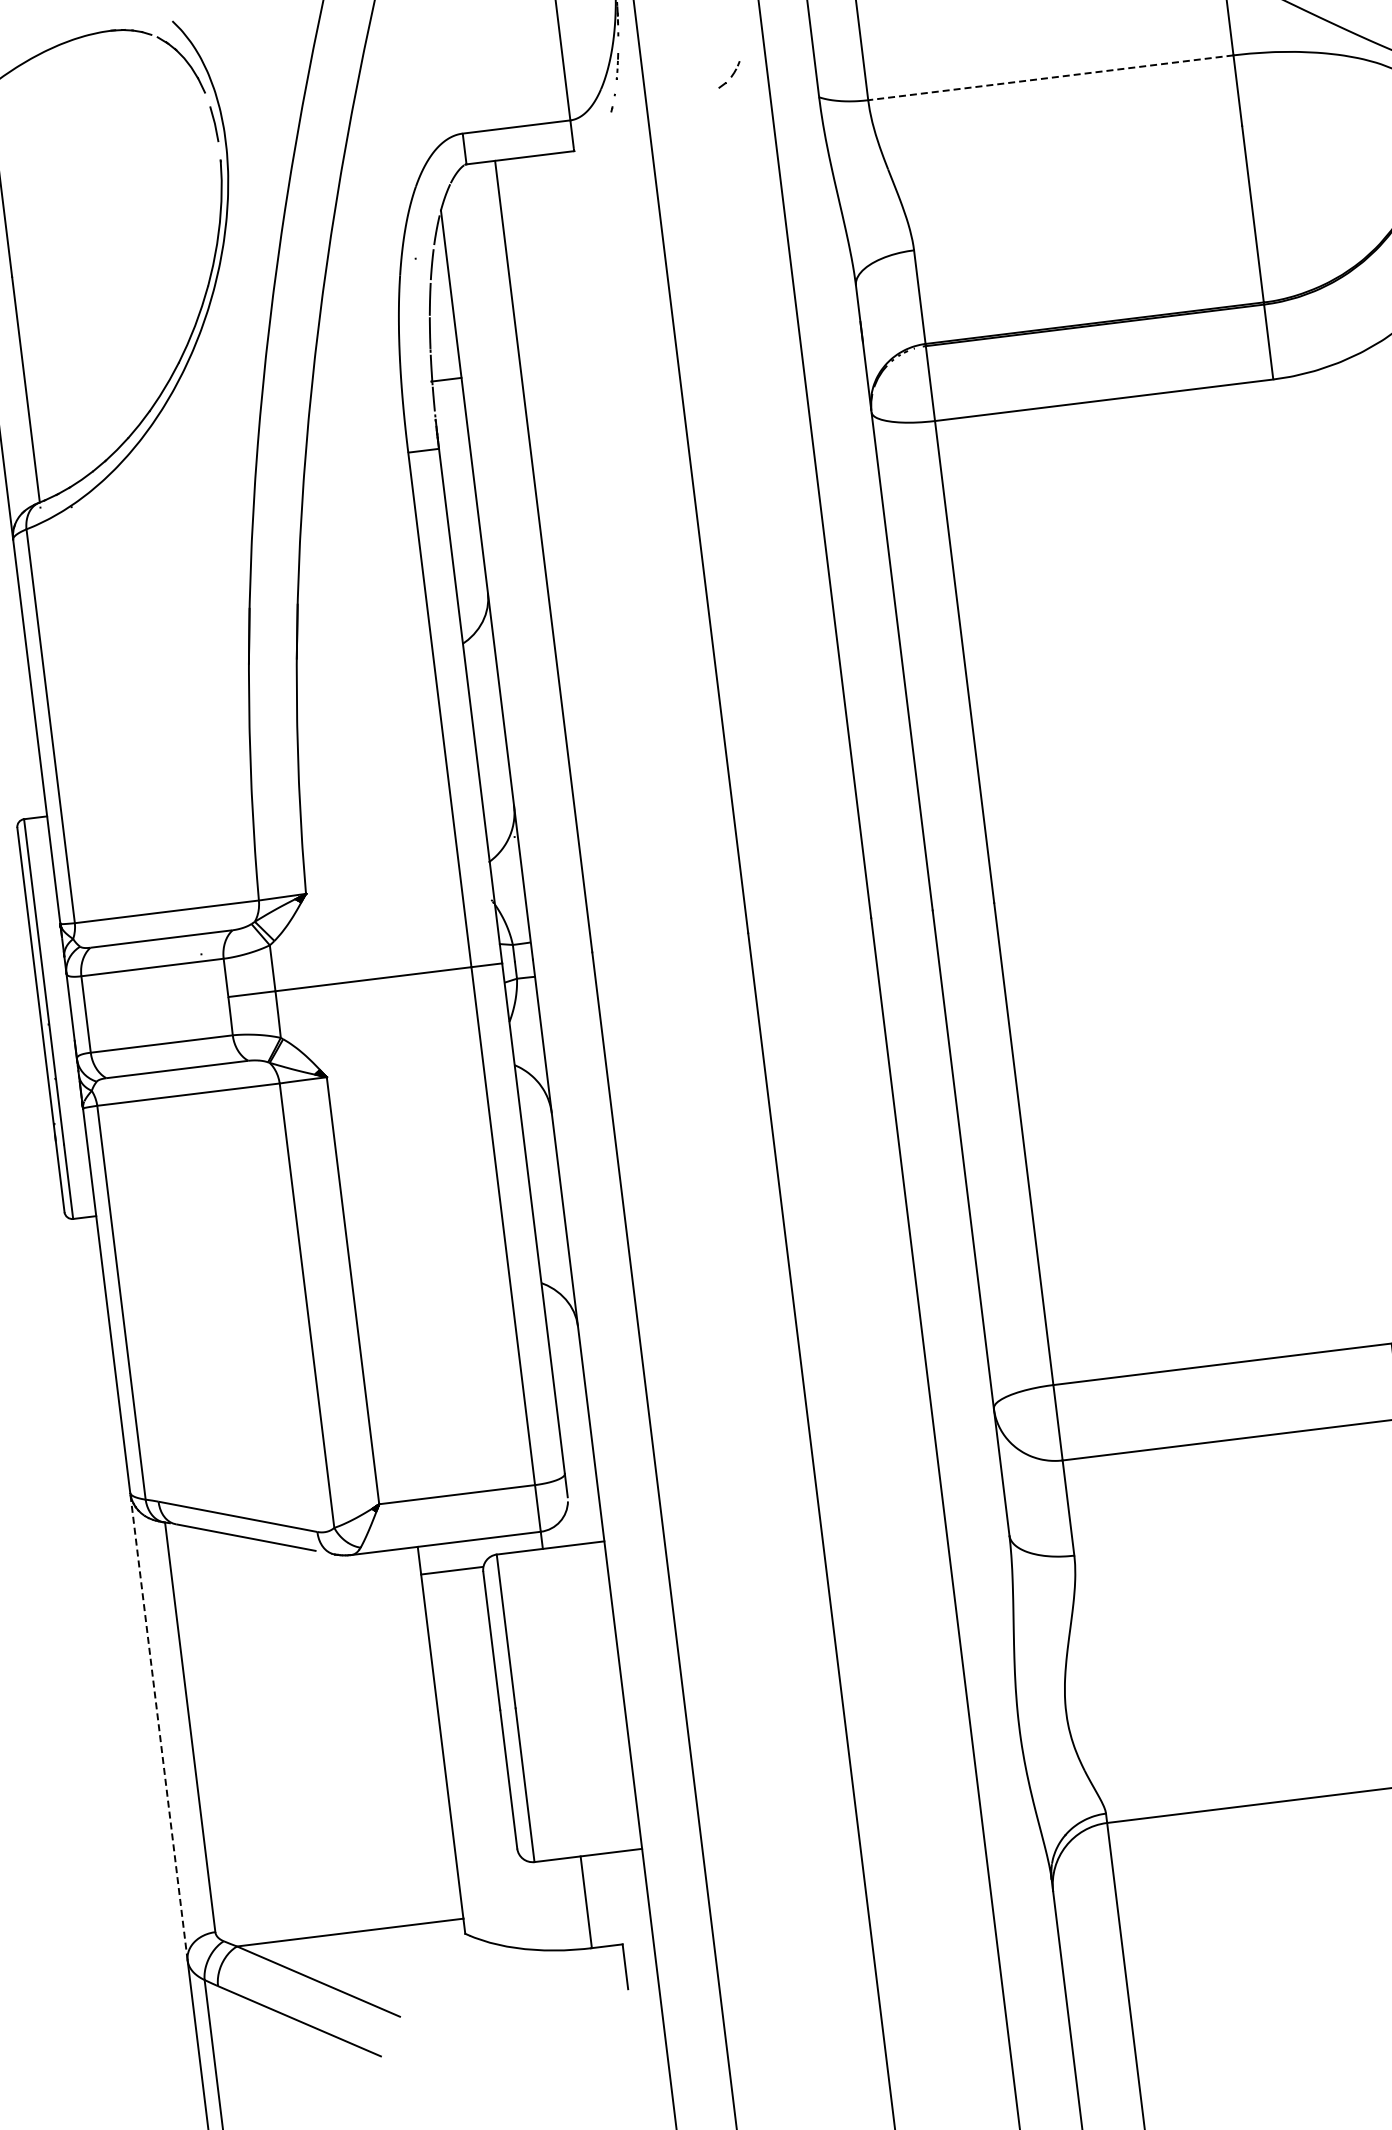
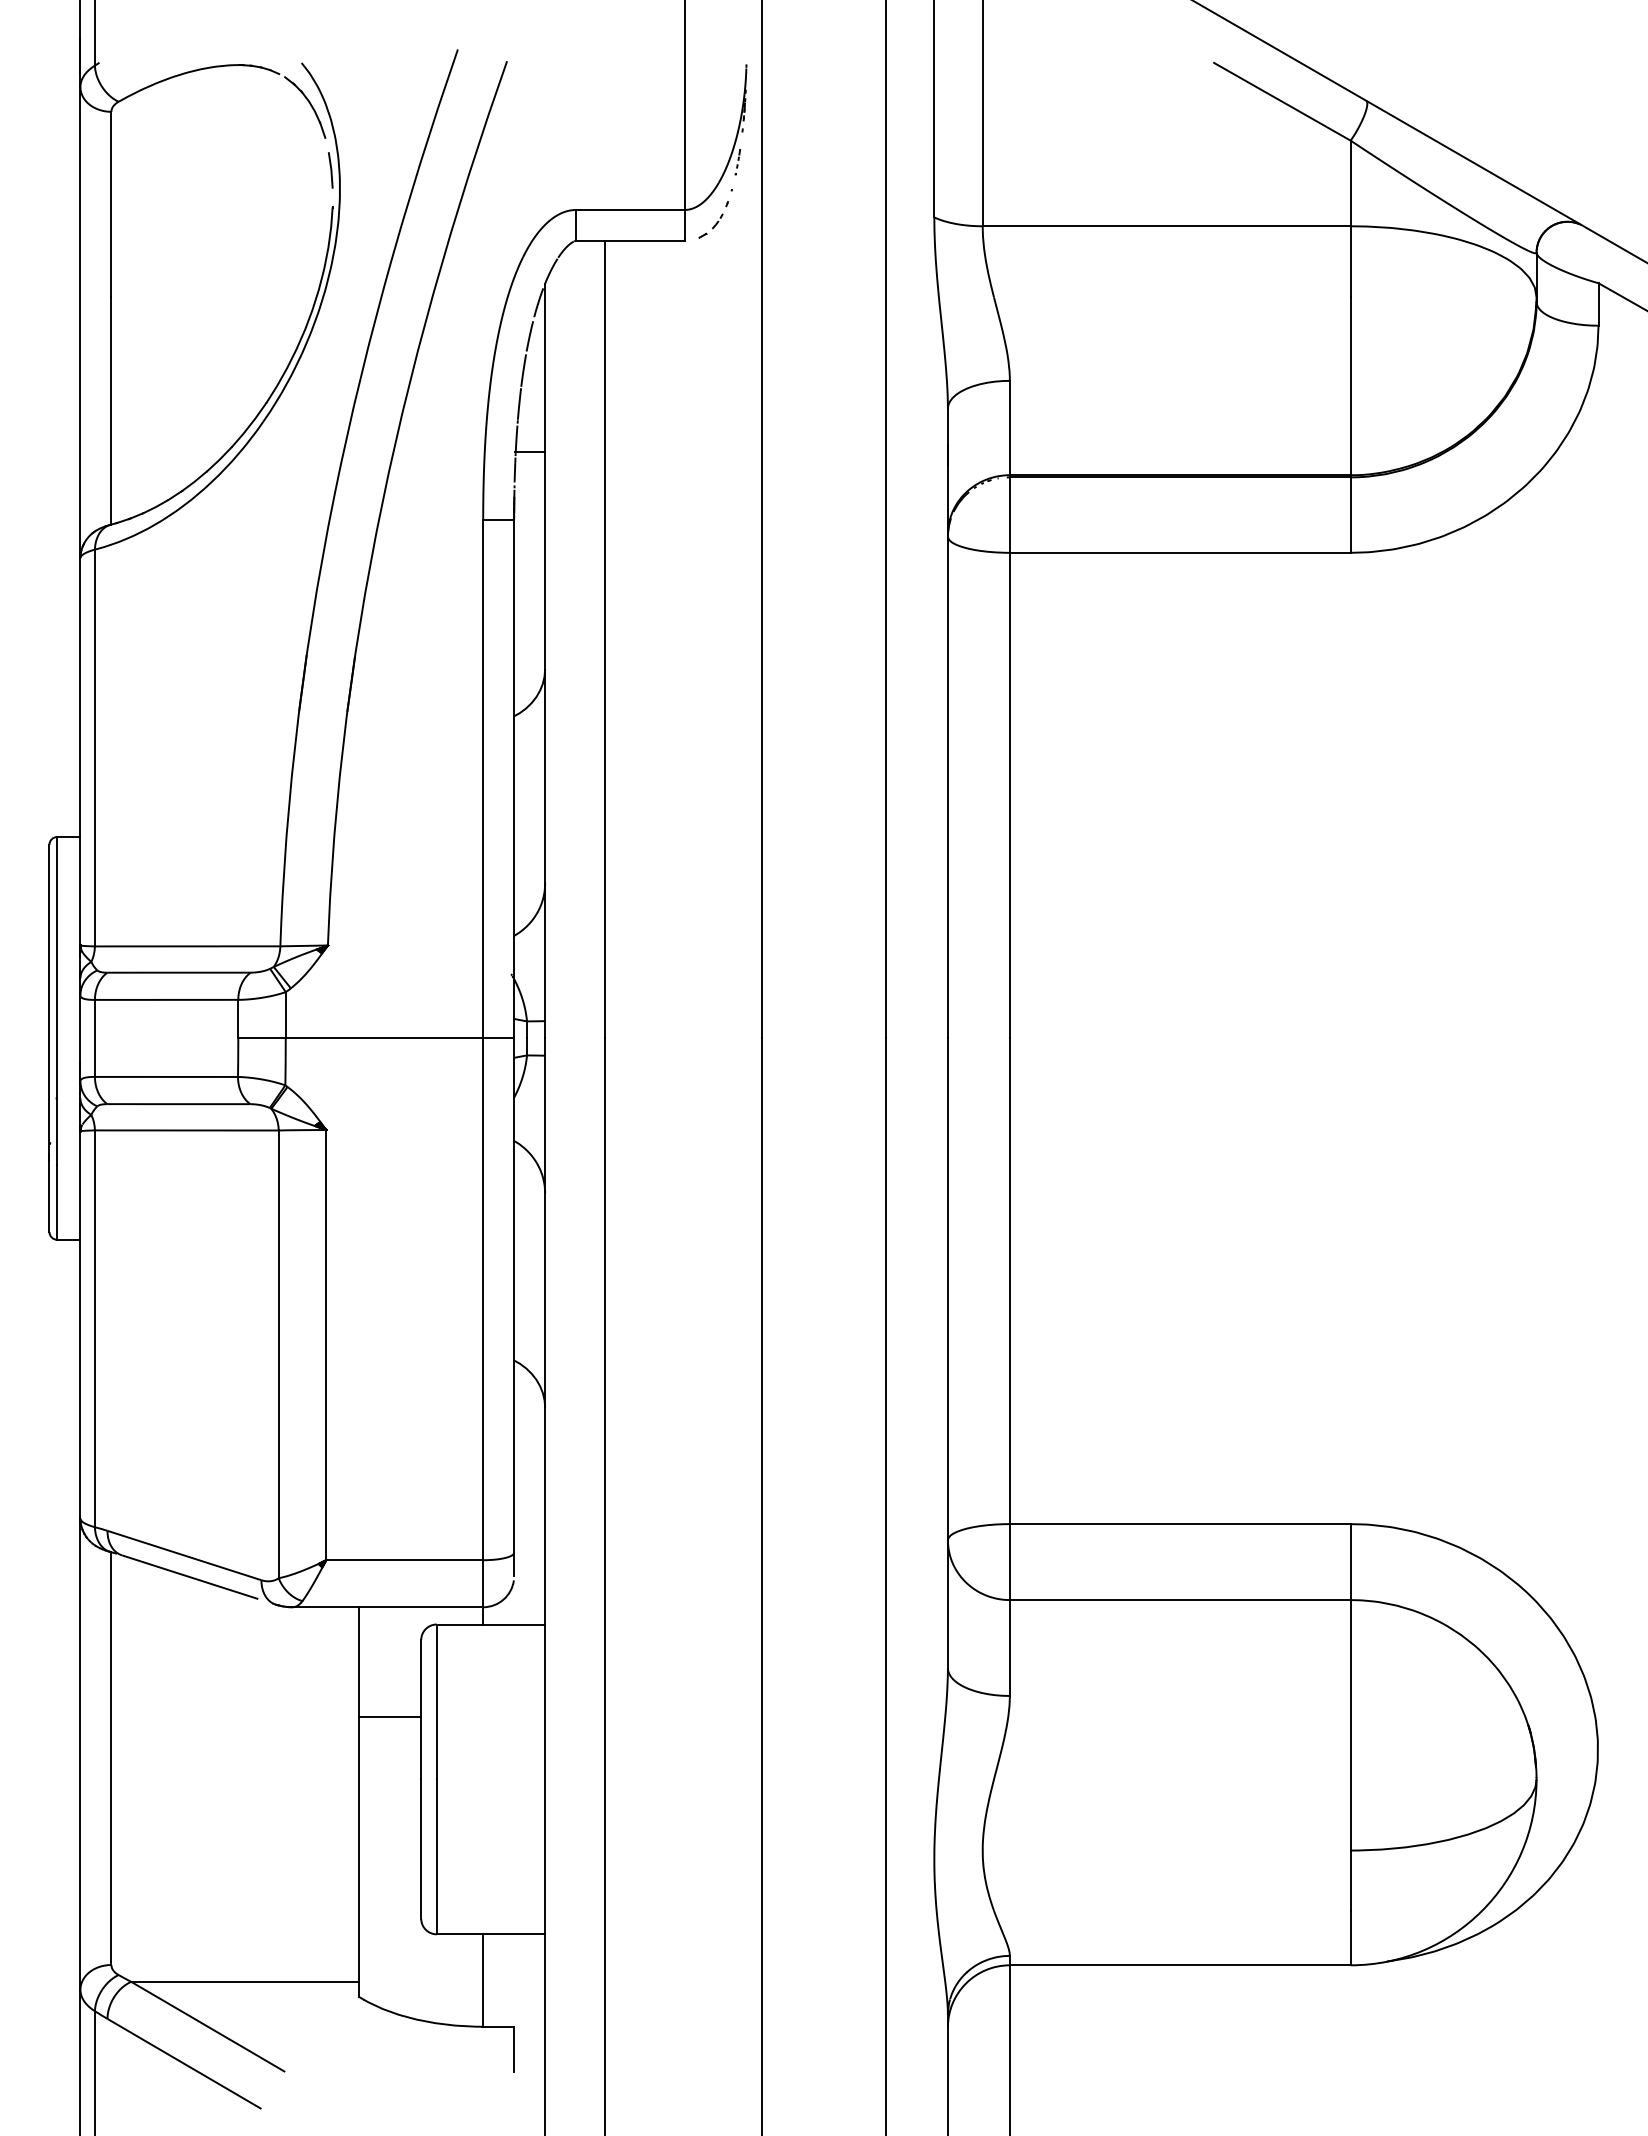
part: (728, 74) -> (710, 225), moved
line: (1050, 78) -> (1166, 226), dashed -> solid
line: (452, 1571) -> (390, 1717), moved
line: (159, 1727) -> (80, 1754), dashed -> solid

